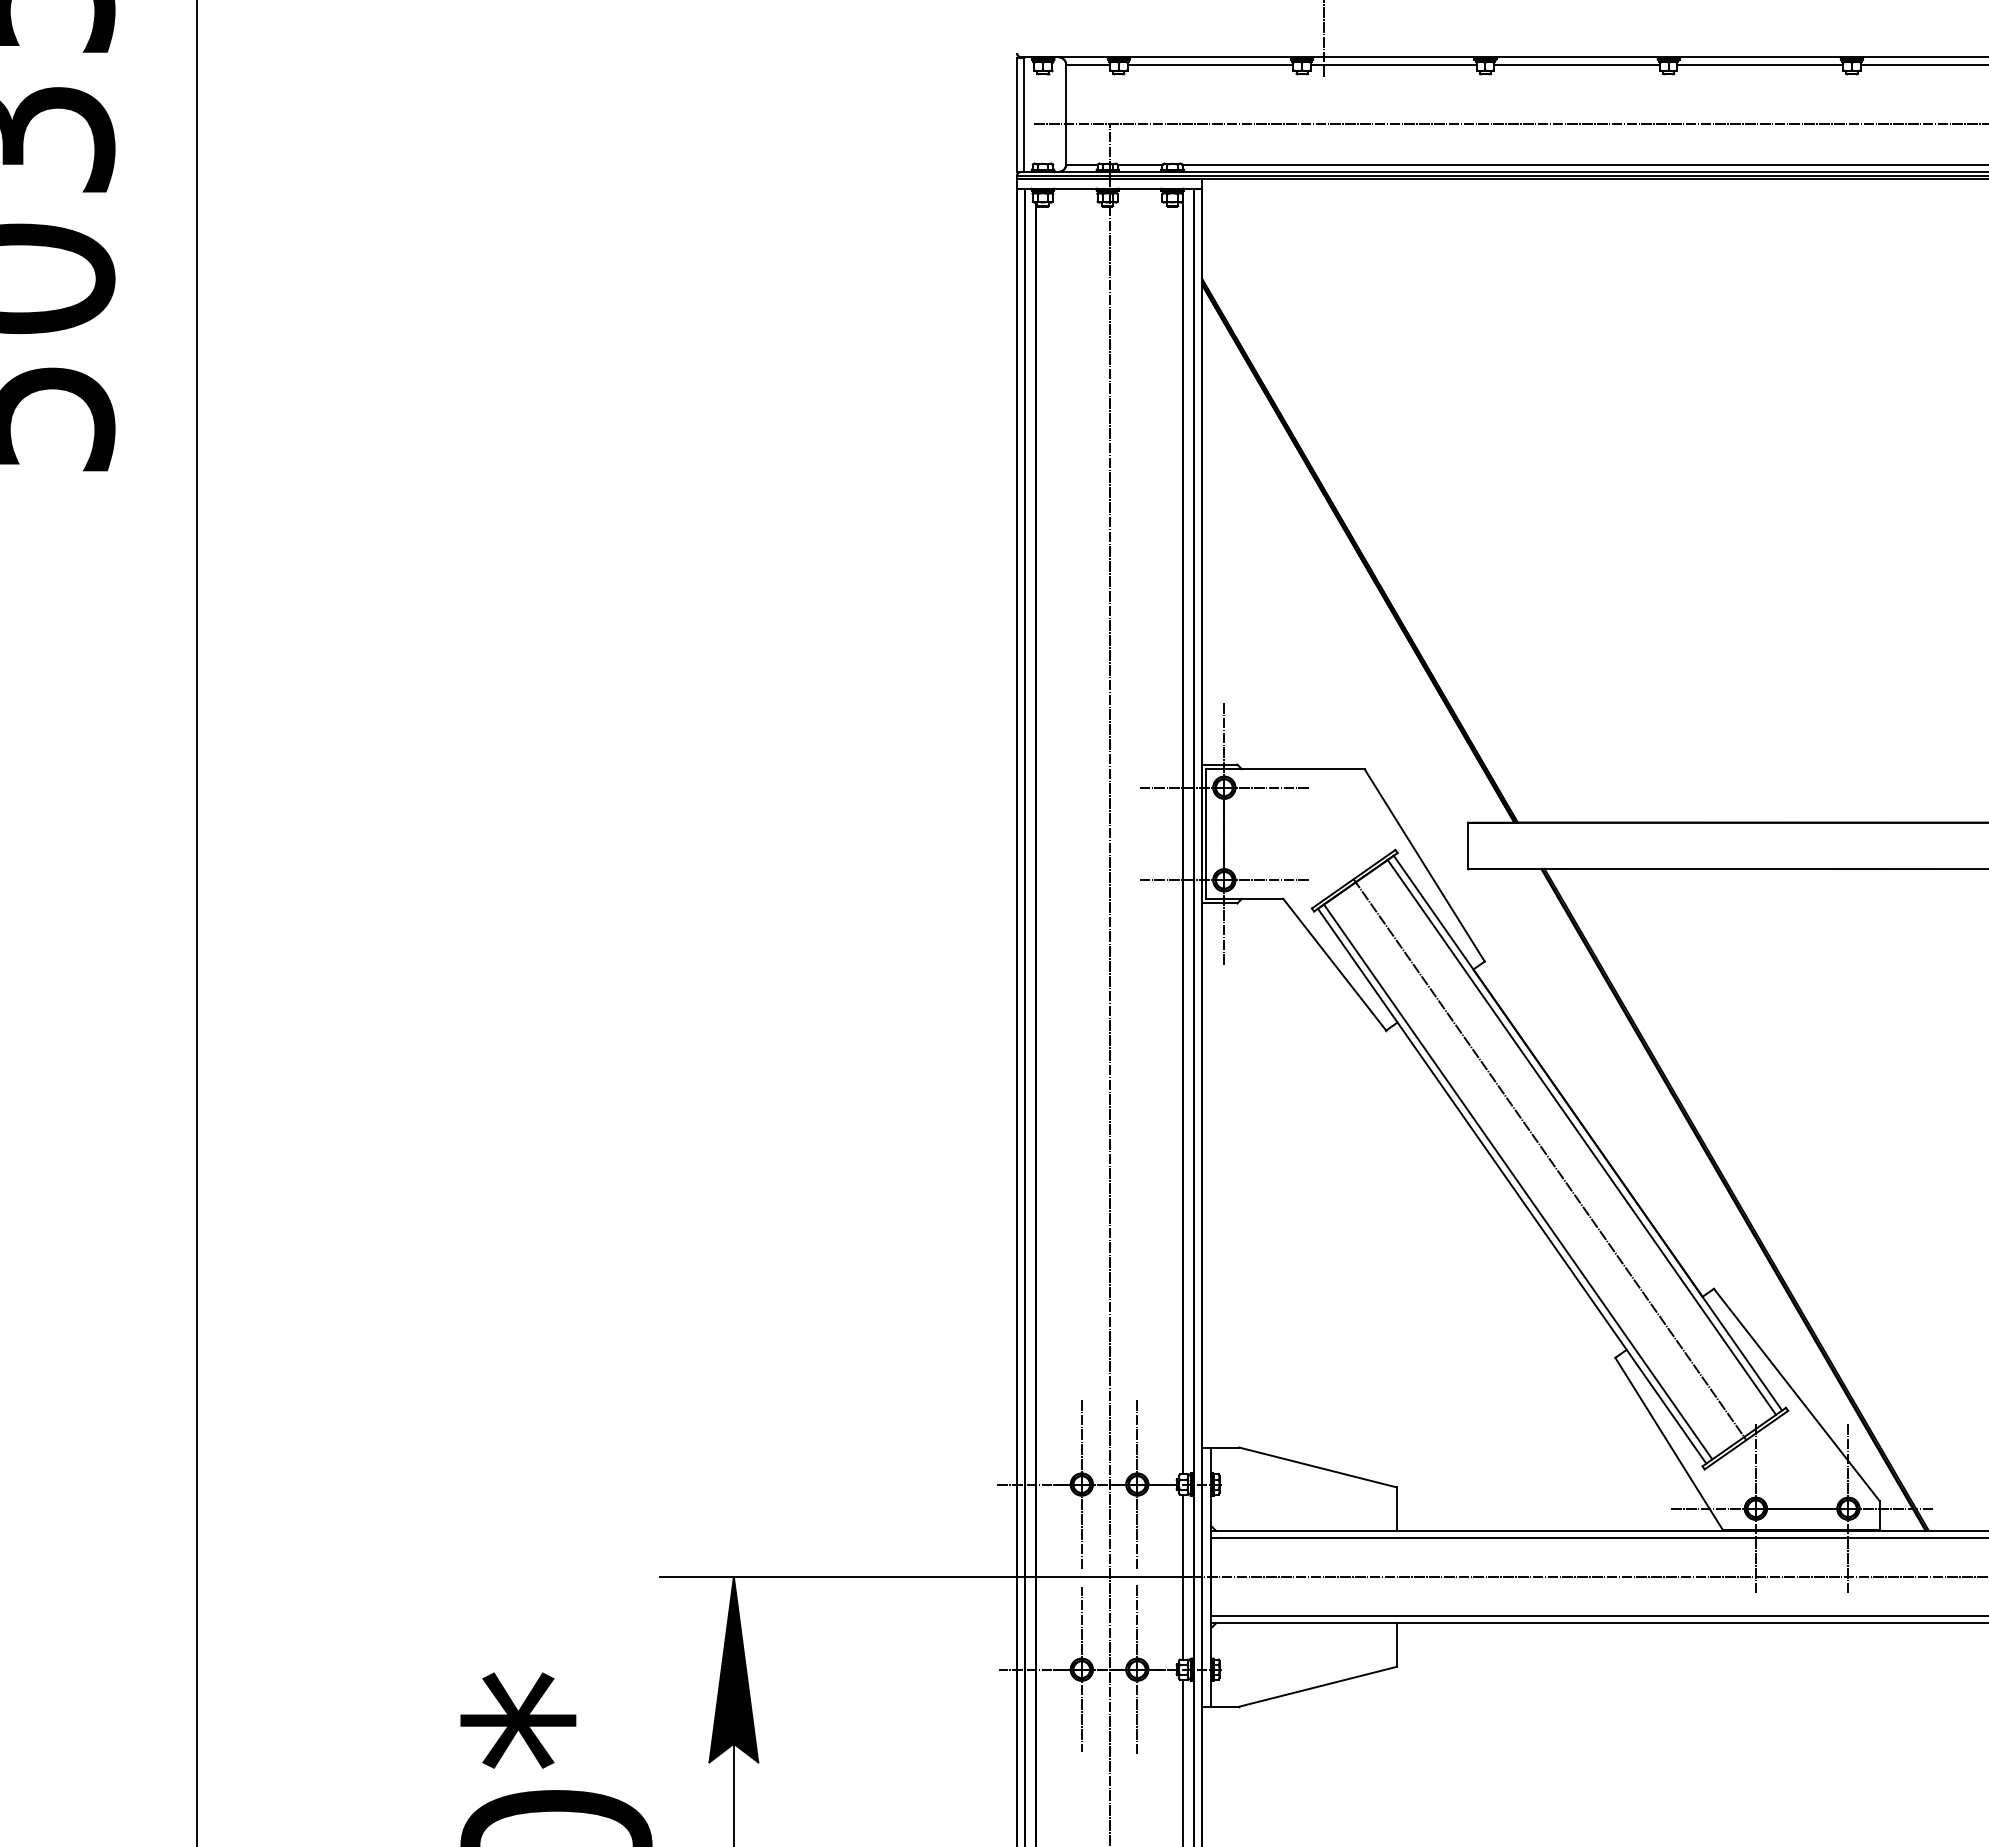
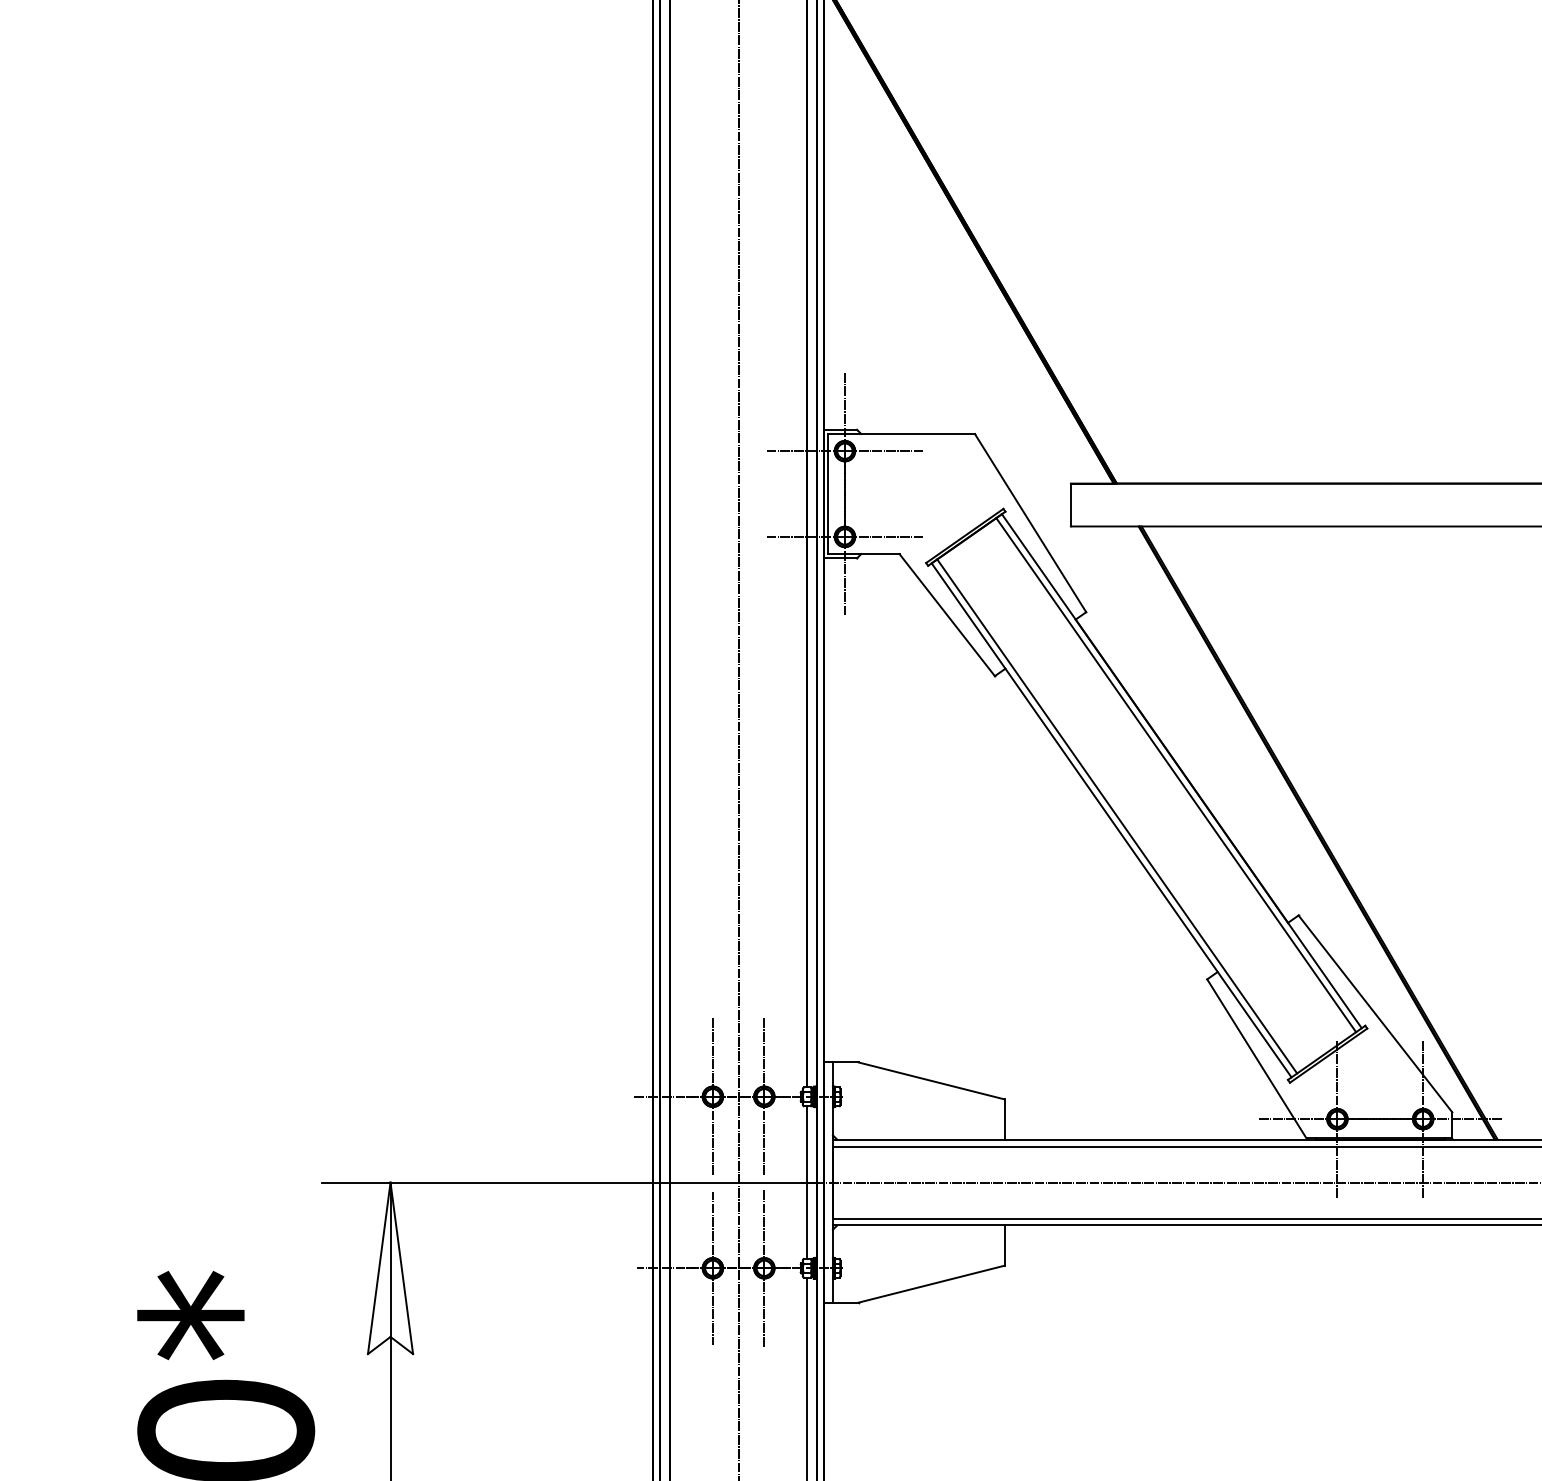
line: (1549, 1159) -> (1146, 795), removed
fill: (733, 1669) -> (390, 1268), removed

